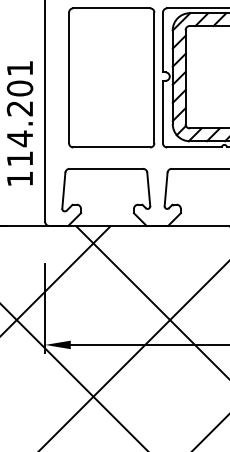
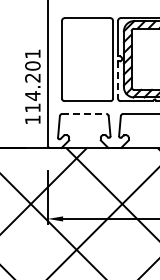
line: (163, 112) -> (118, 80), solid -> dashed
line: (106, 168) -> (84, 113), solid -> dashed

